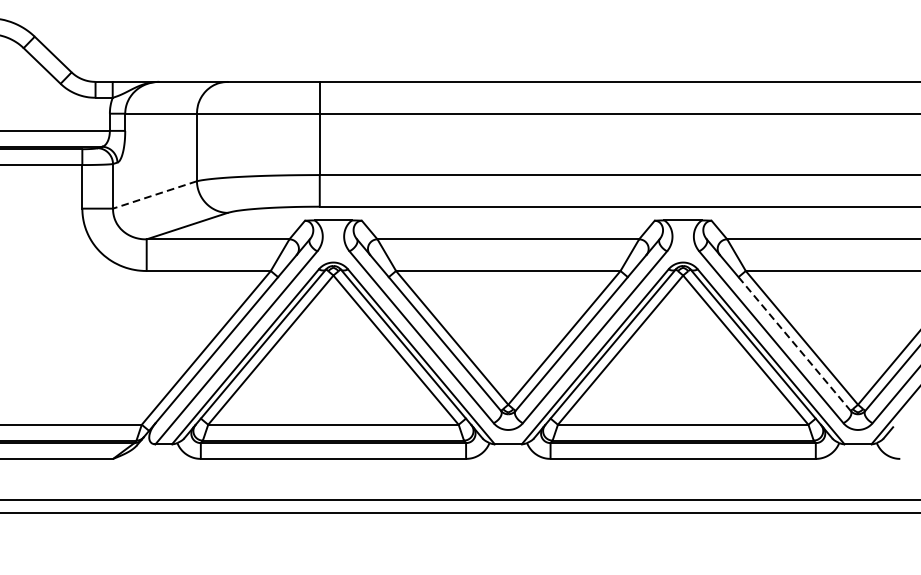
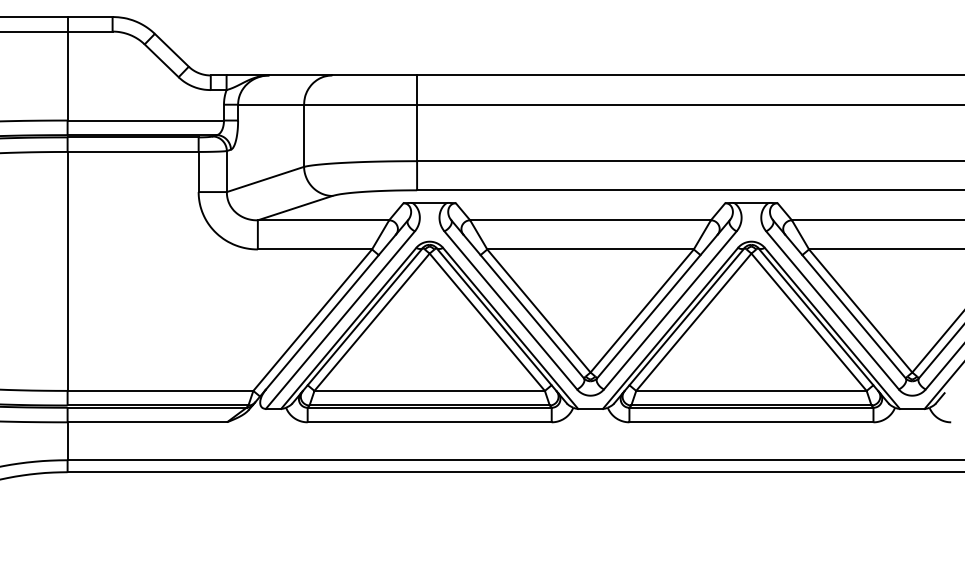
line: (155, 194) -> (265, 179), dashed -> solid
line: (795, 344) -> (854, 317), dashed -> solid

